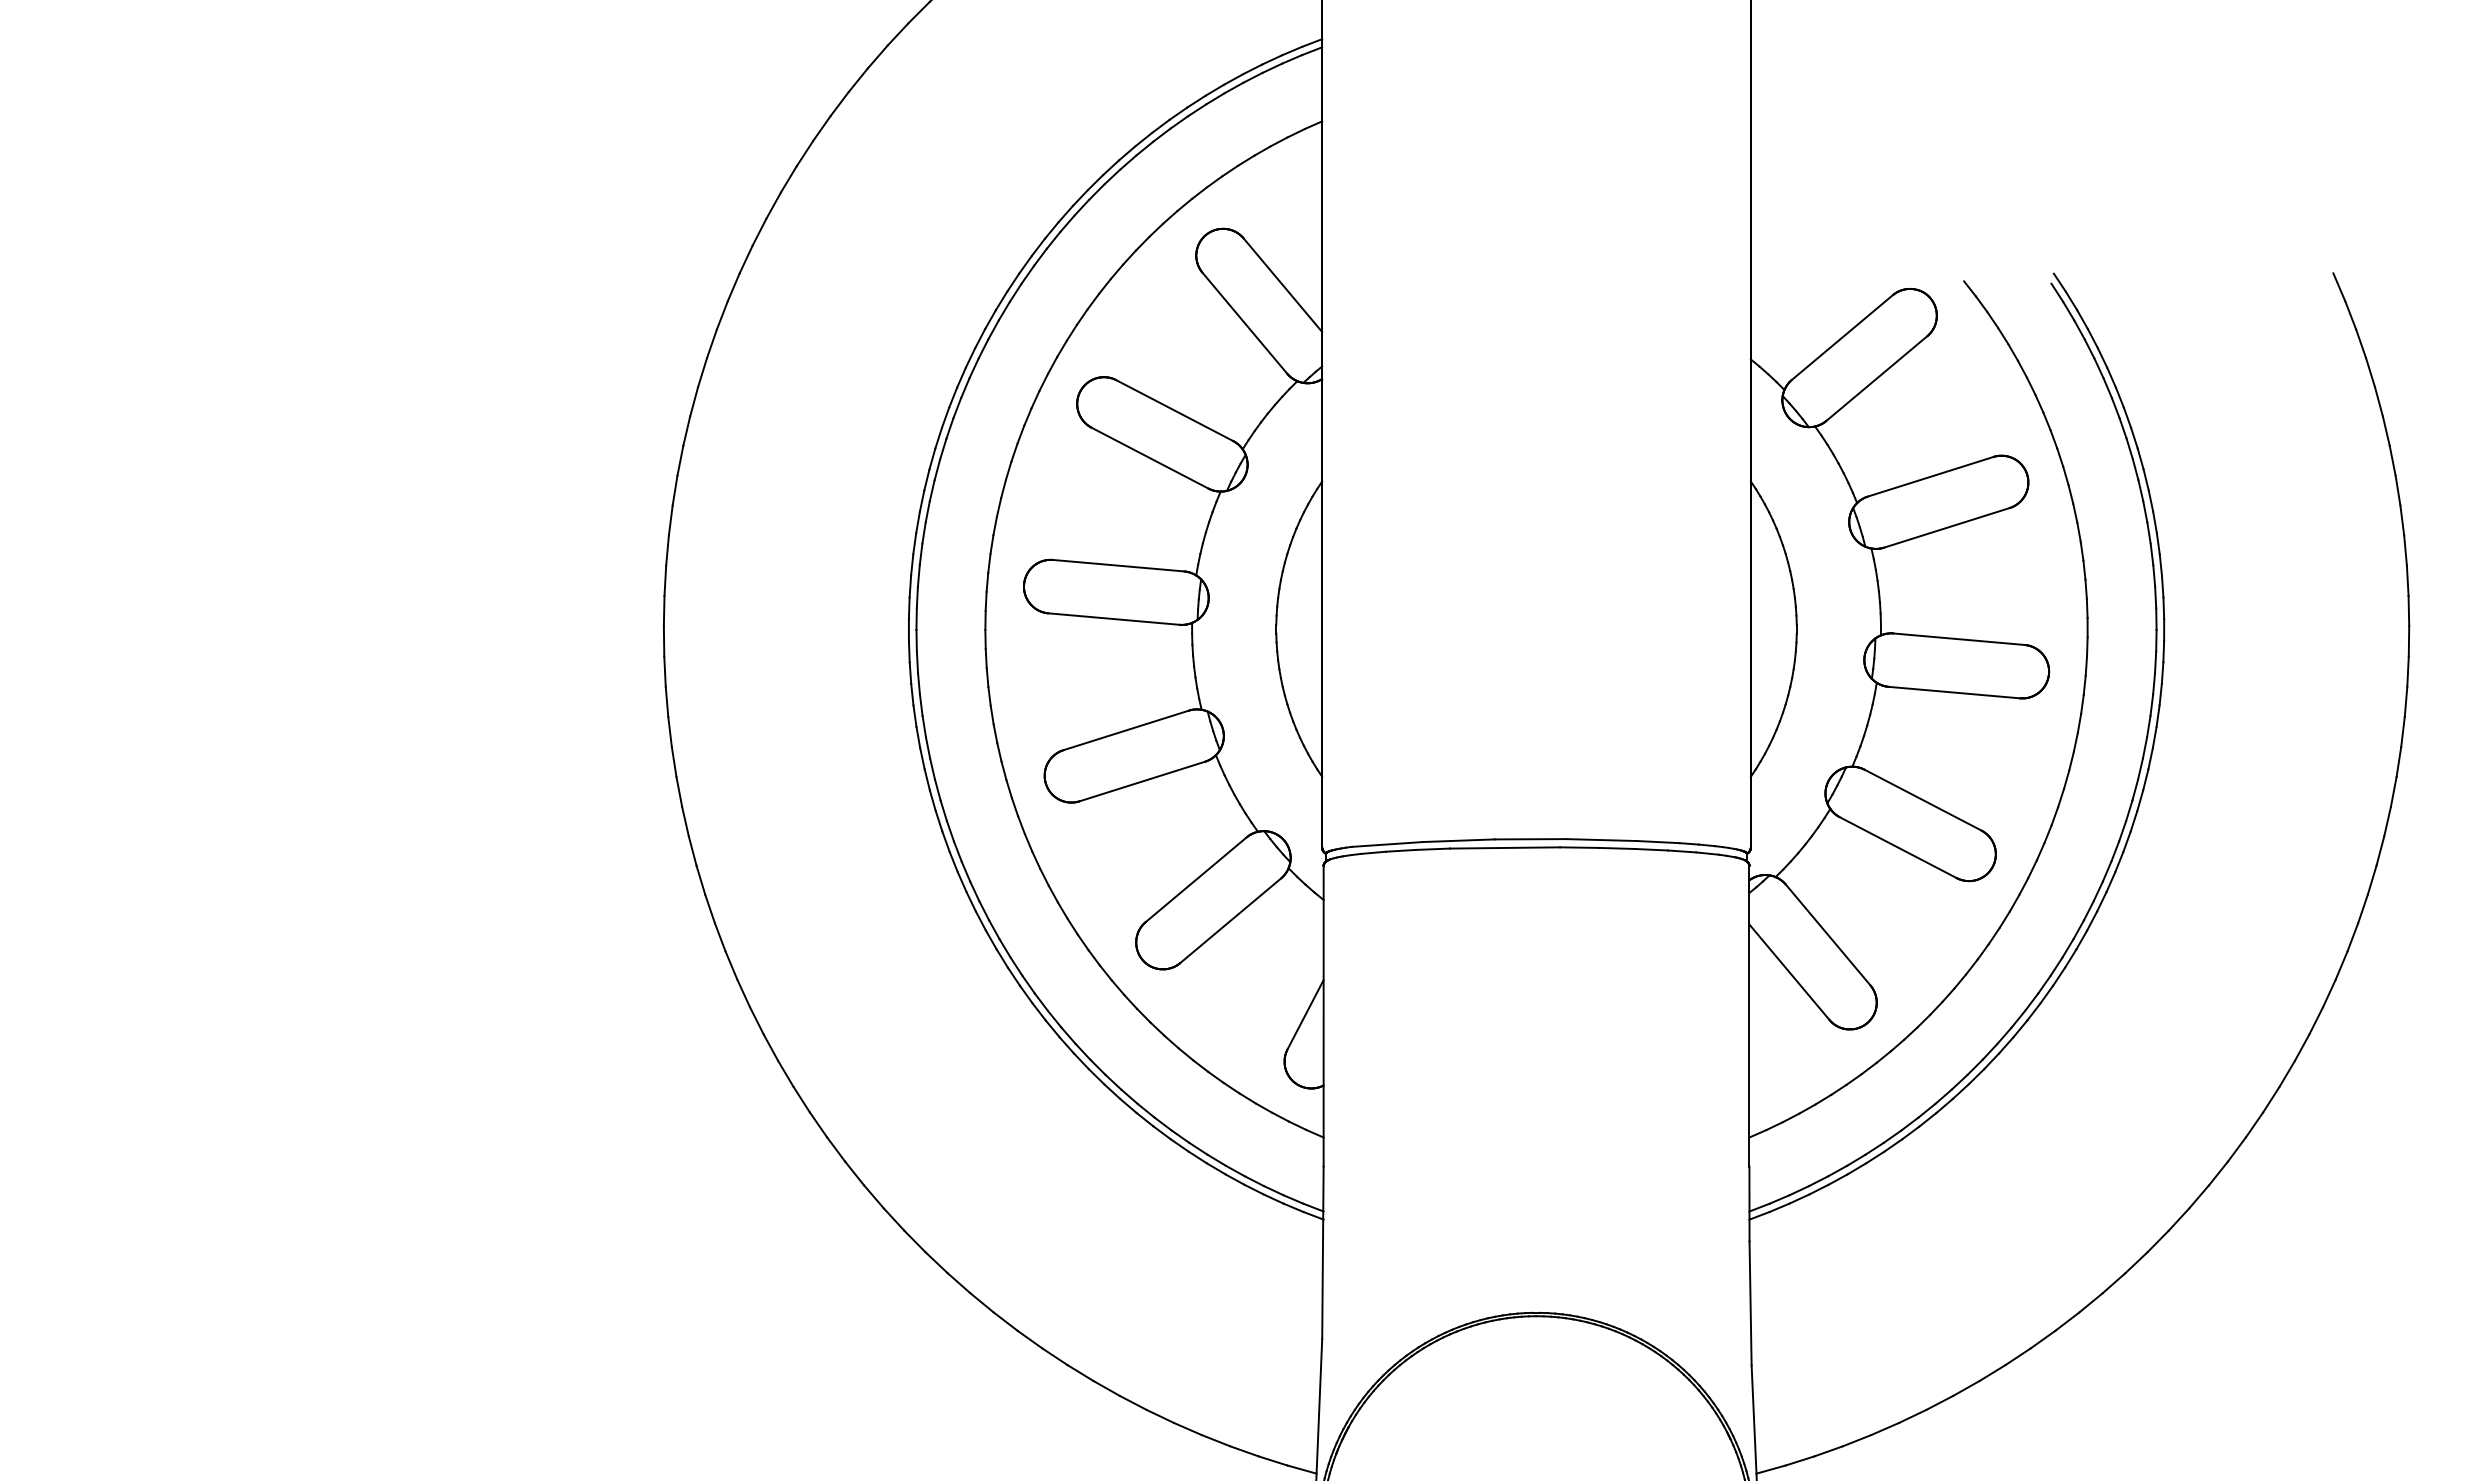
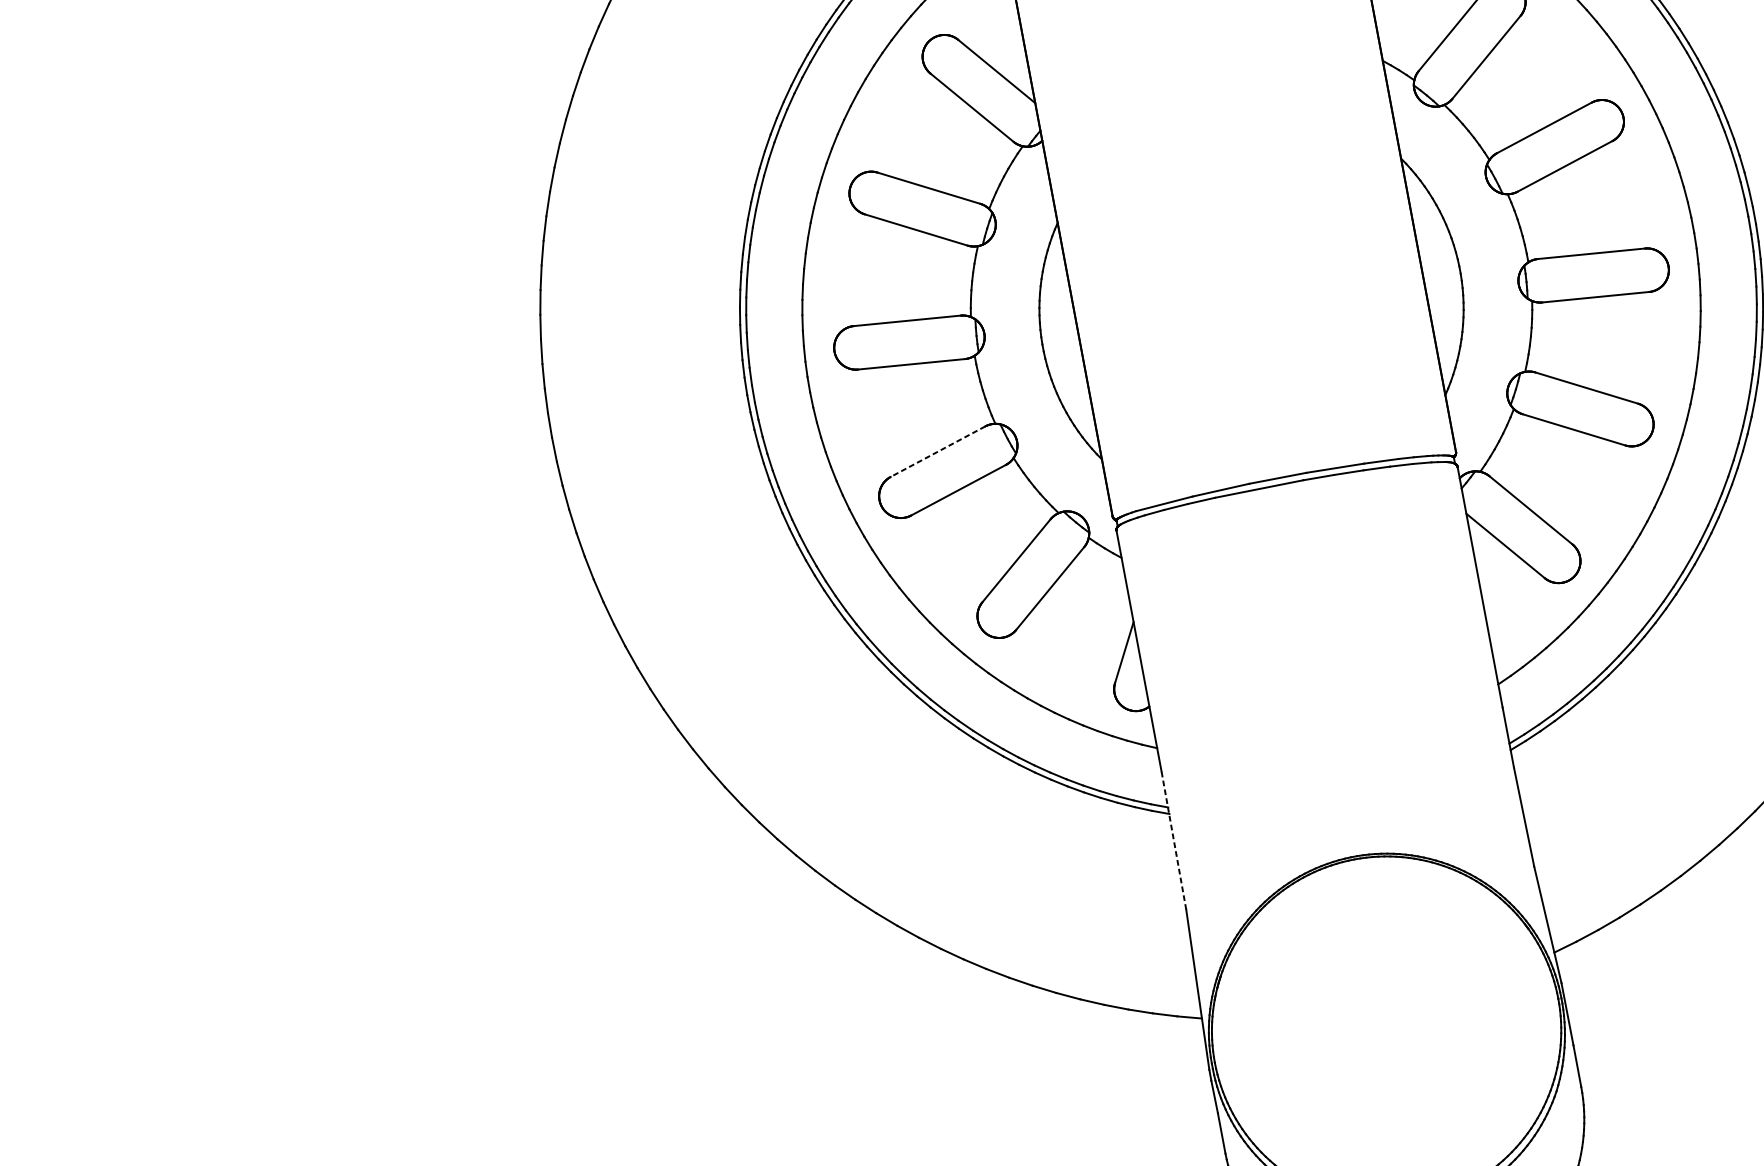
line: (1126, 730) -> (938, 451), solid -> dashed
line: (1322, 1252) -> (1173, 840), solid -> dashed

